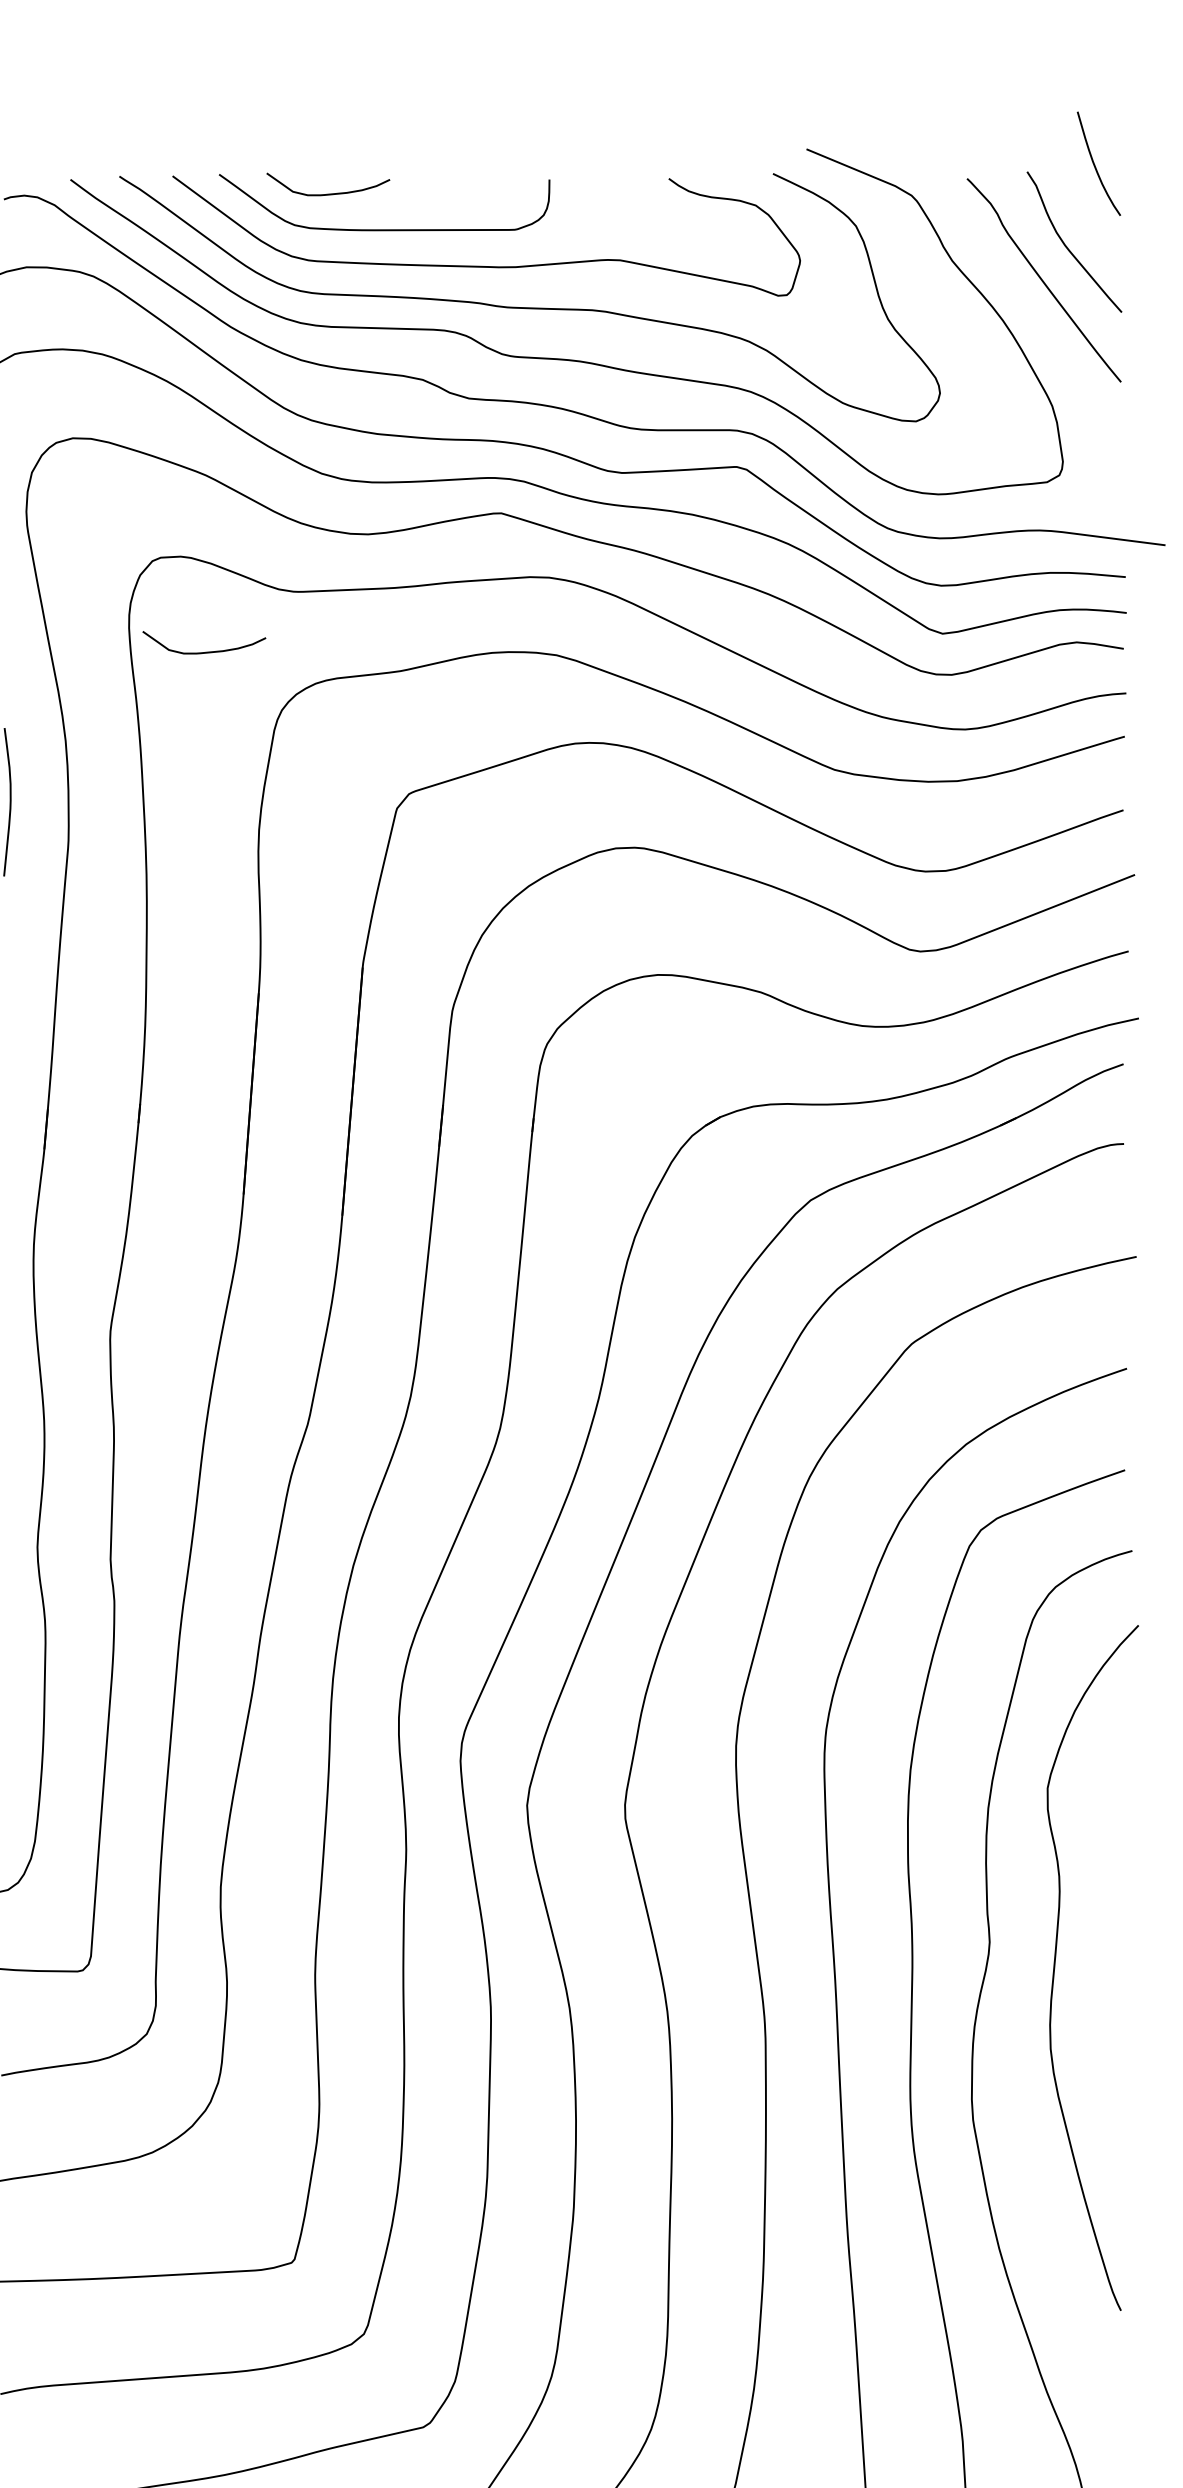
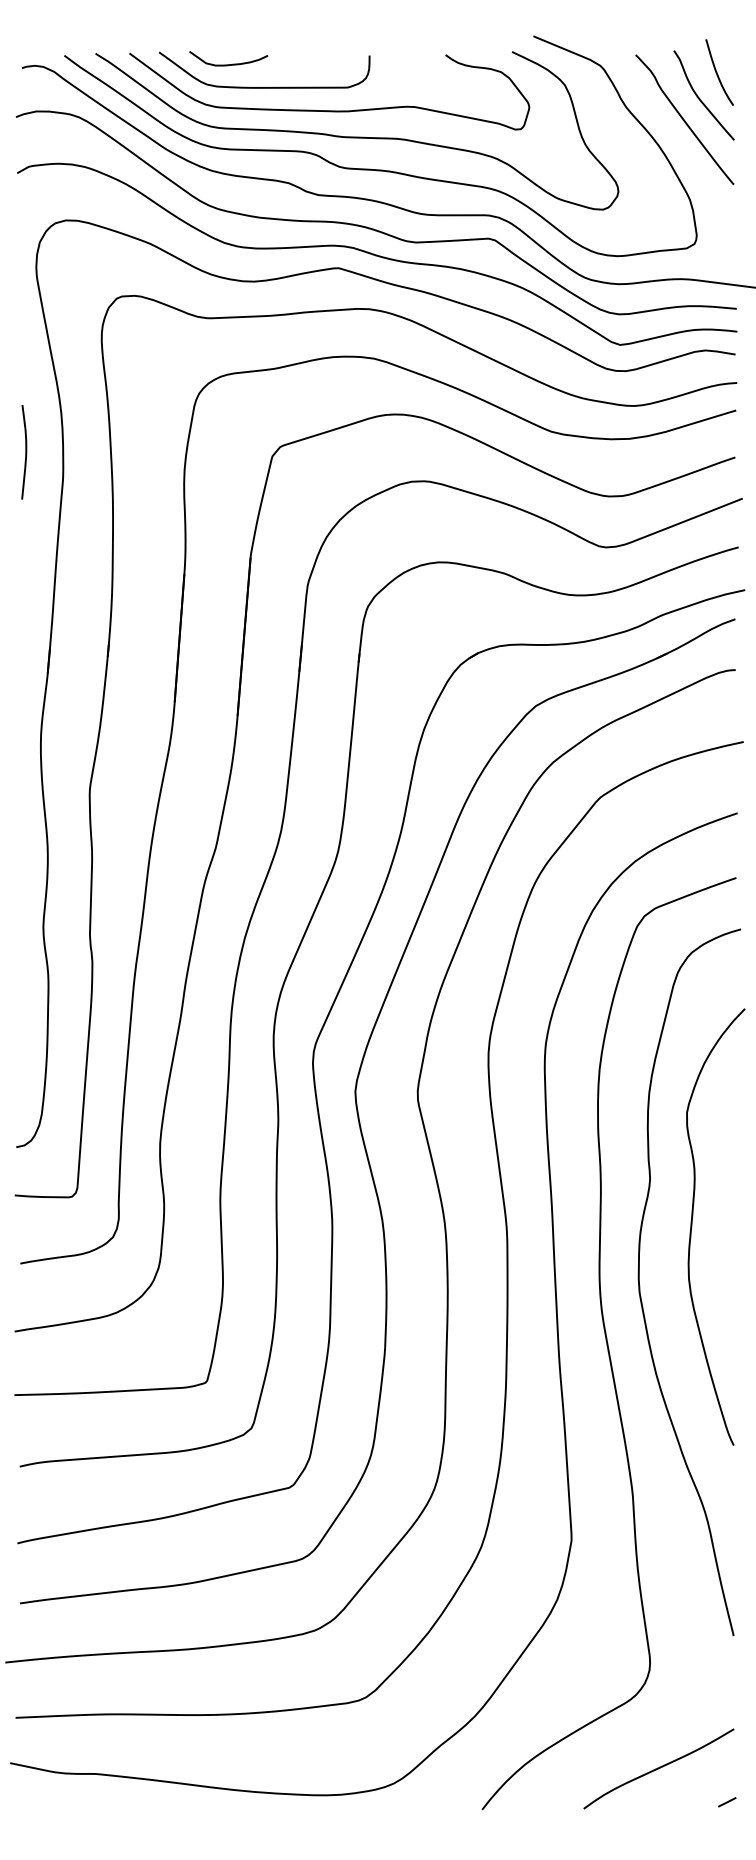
curve: (1095, 163) -> (717, 72), moved
curve: (204, 651) -> (149, 356), removed
curve: (1056, 1967) -> (692, 1226), moved

